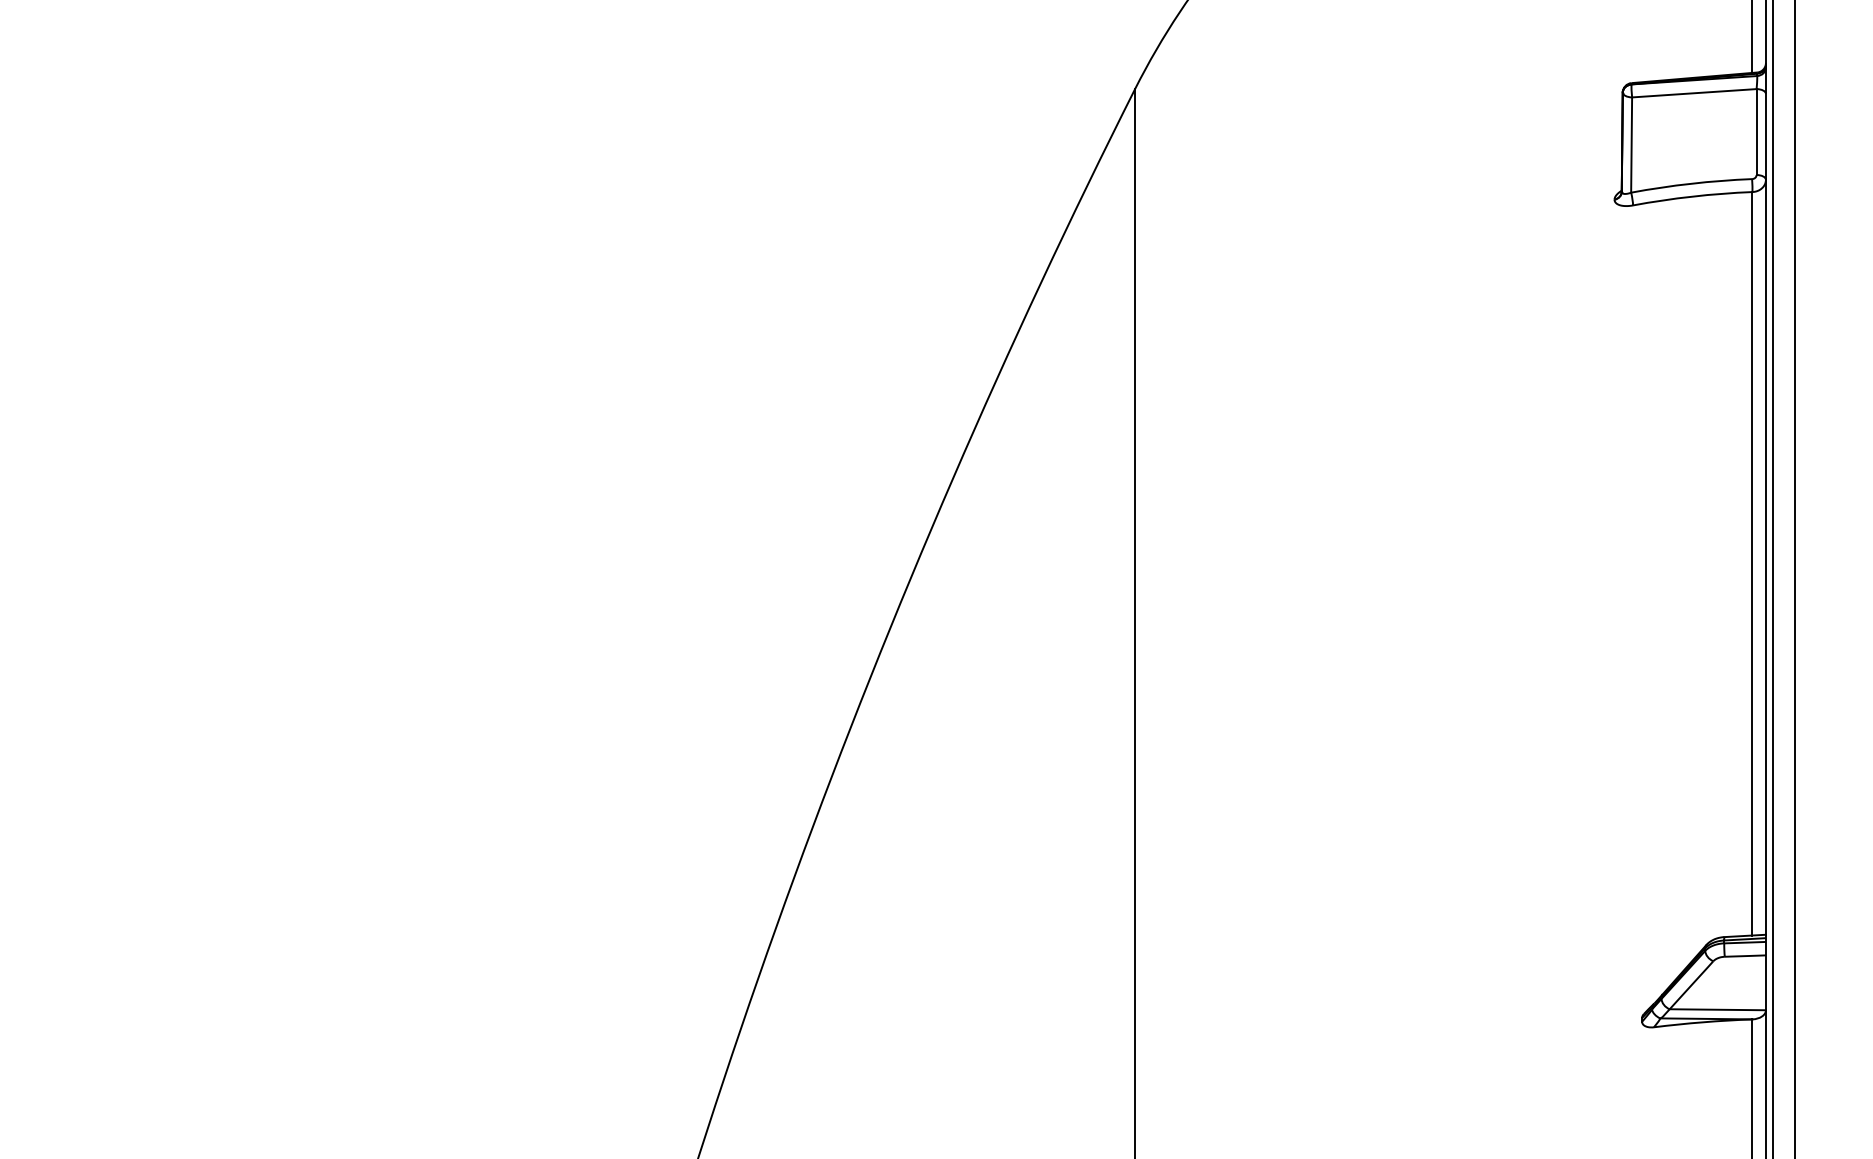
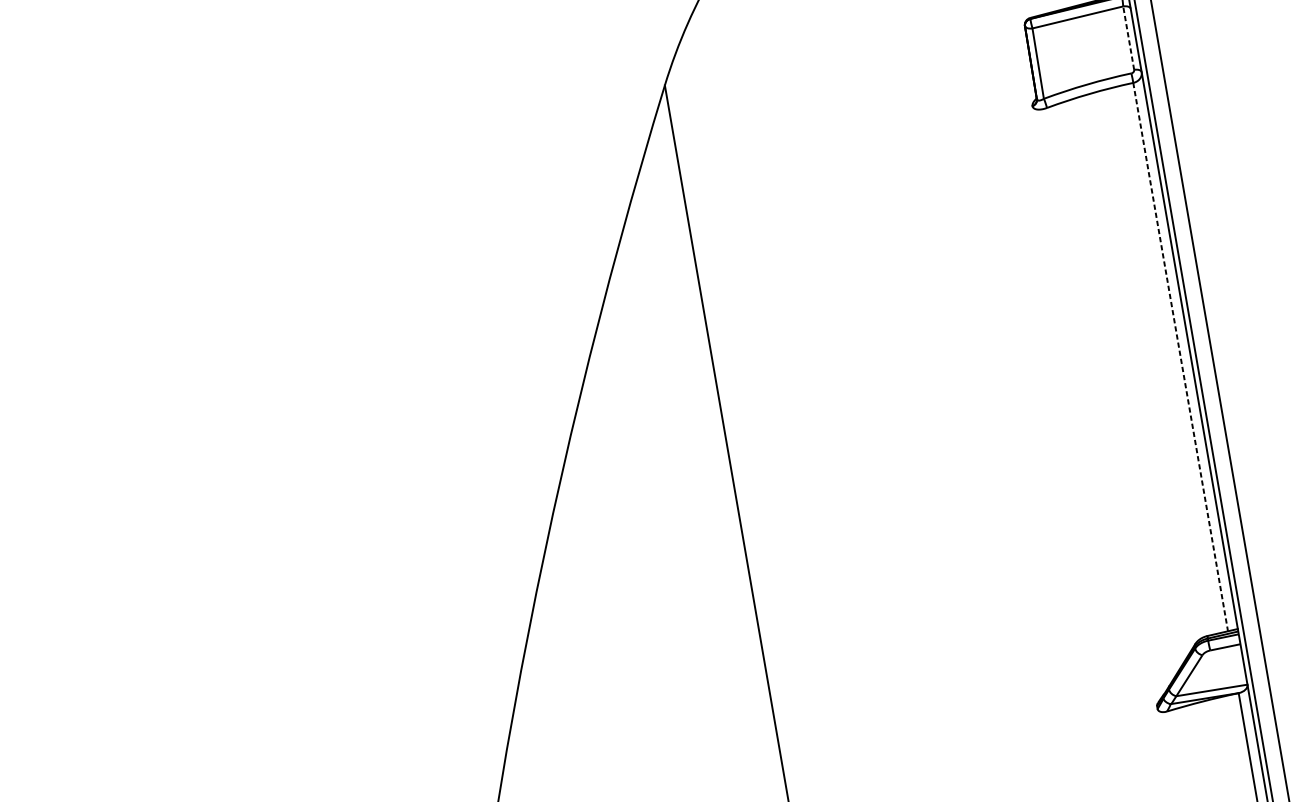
line: (1756, 132) -> (1128, 38), solid -> dashed
line: (1752, 563) -> (1180, 356), solid -> dashed

